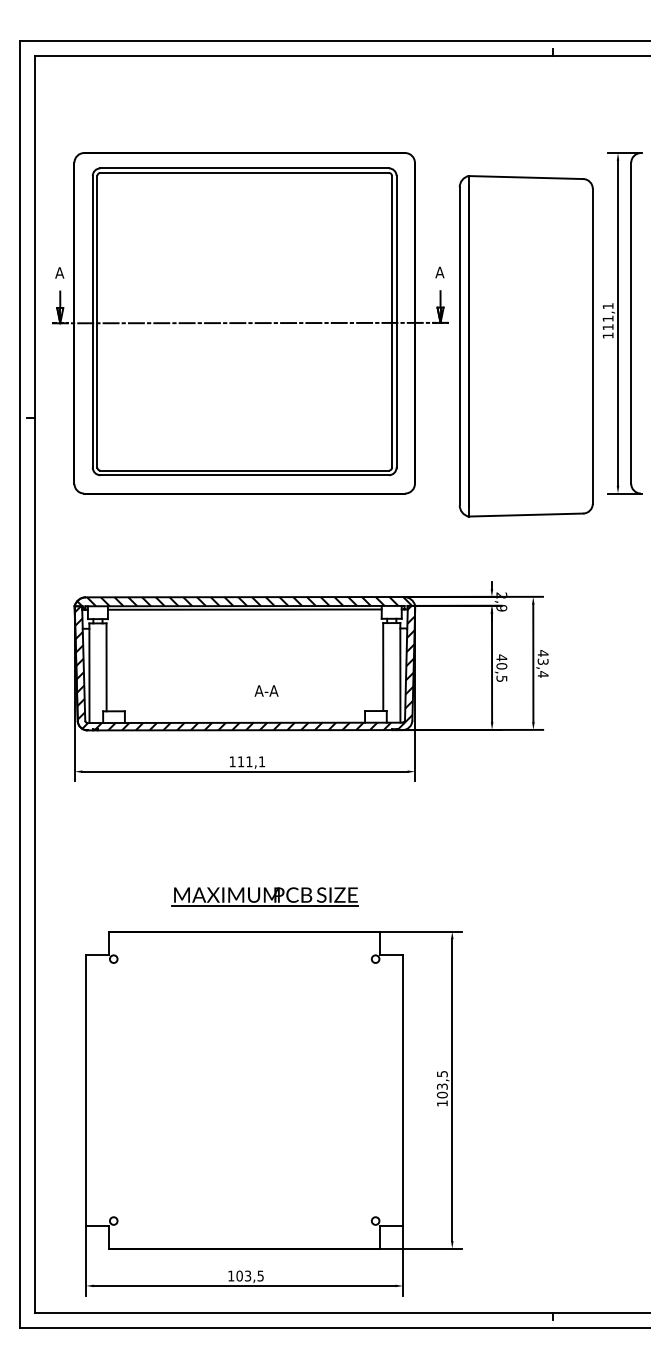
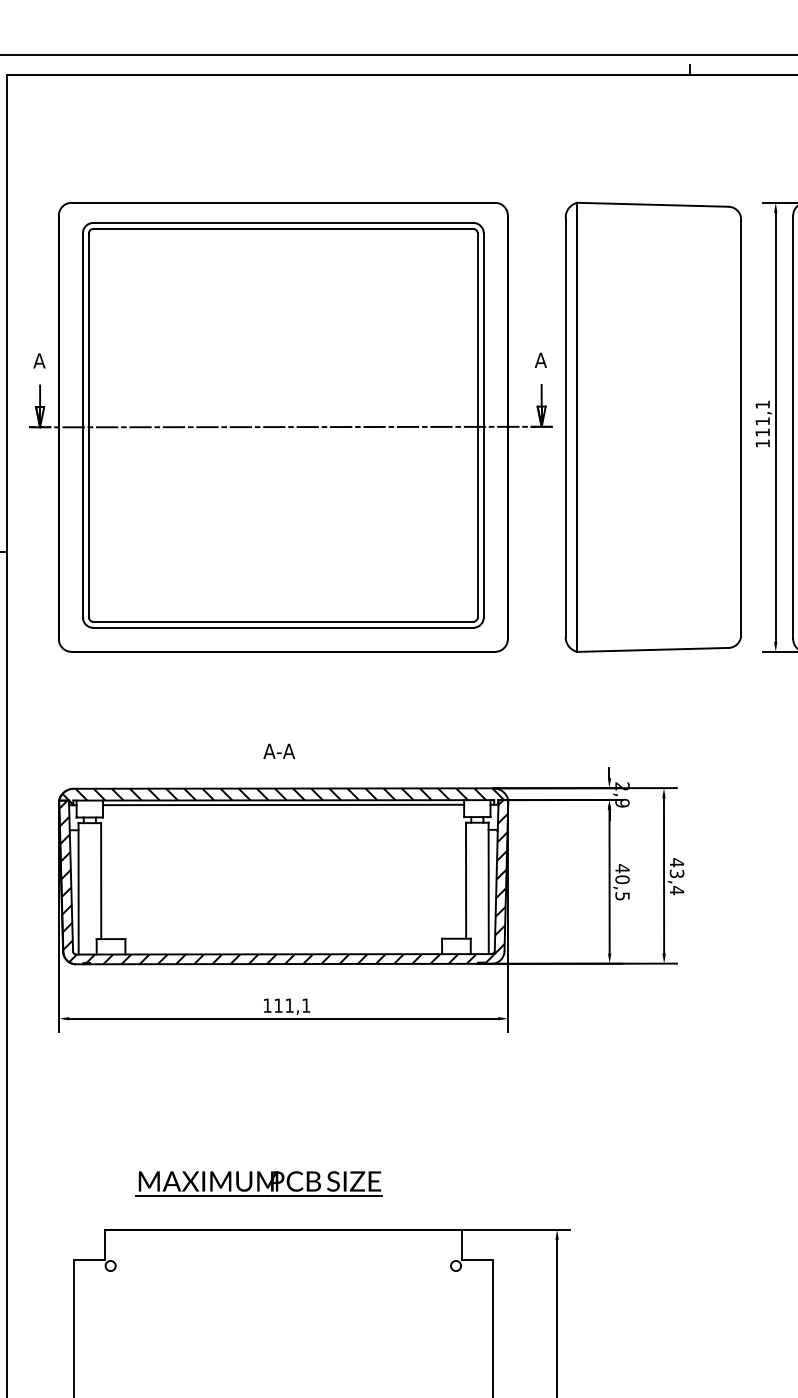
part: (525, 346) -> (652, 427), moved
text: (266, 690) -> (279, 750), moved
part: (264, 896) -> (258, 1183), moved

